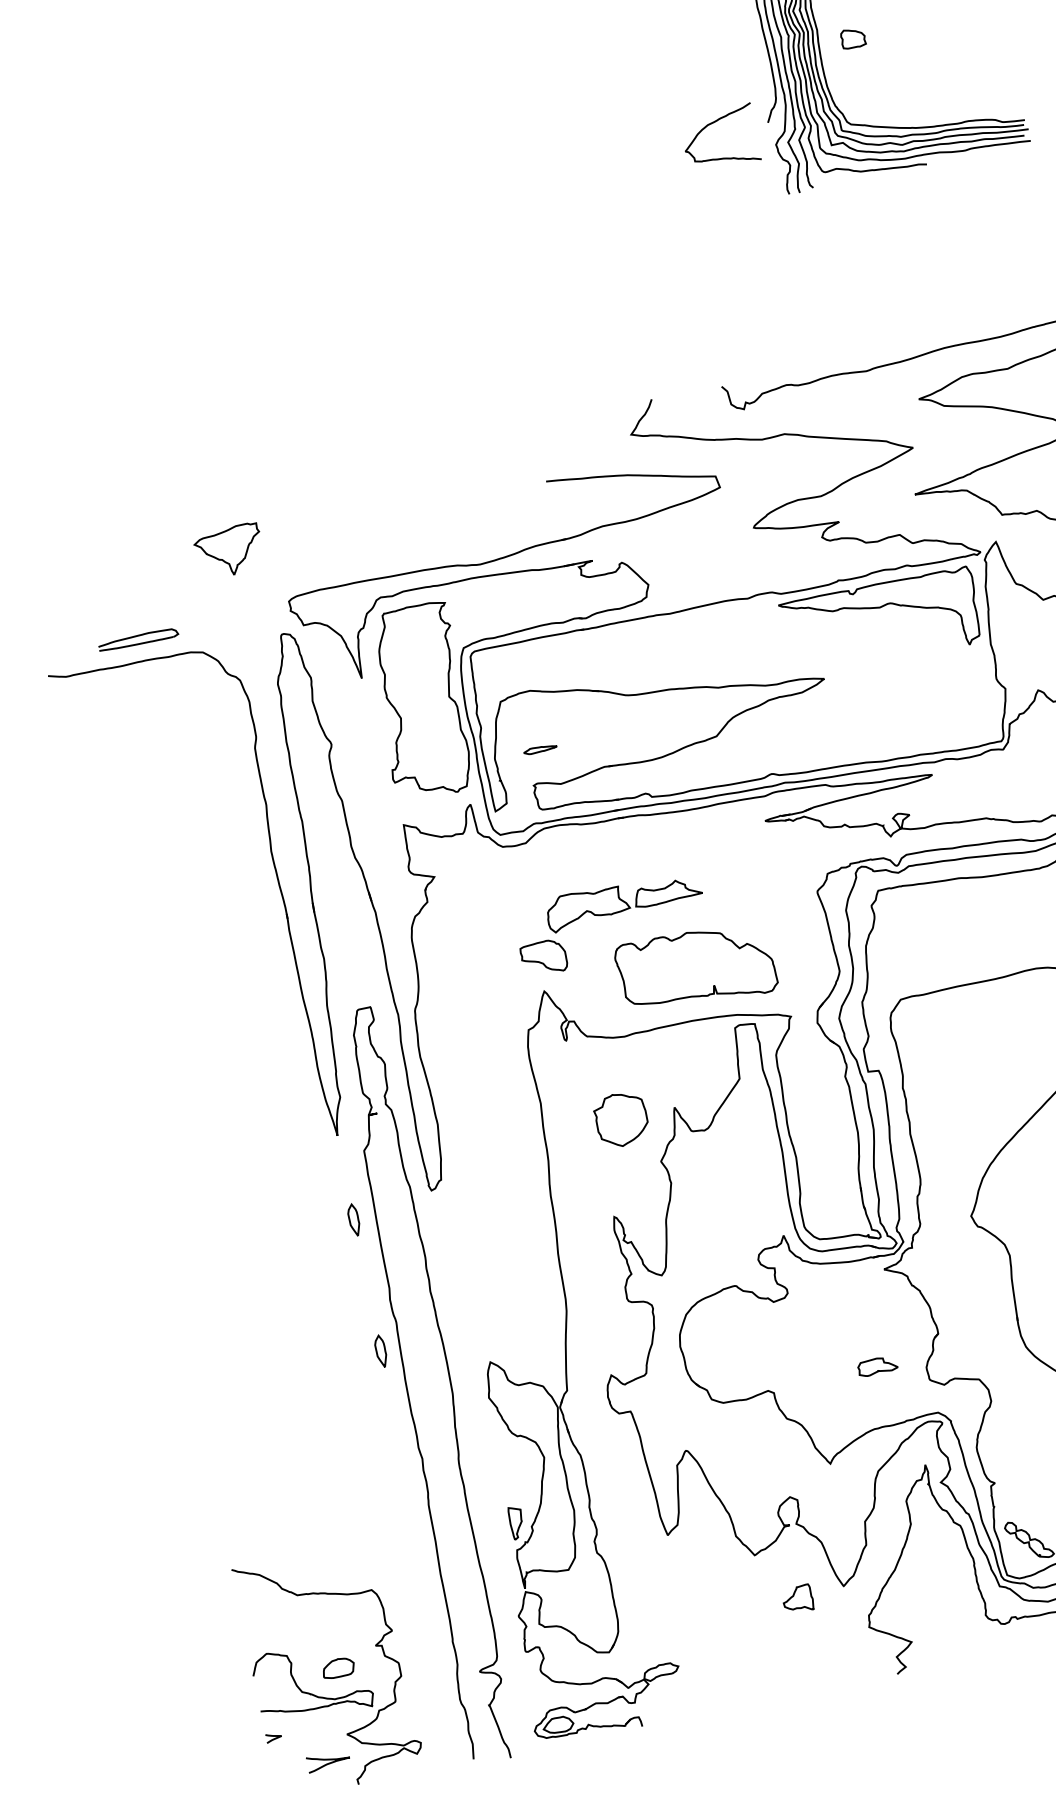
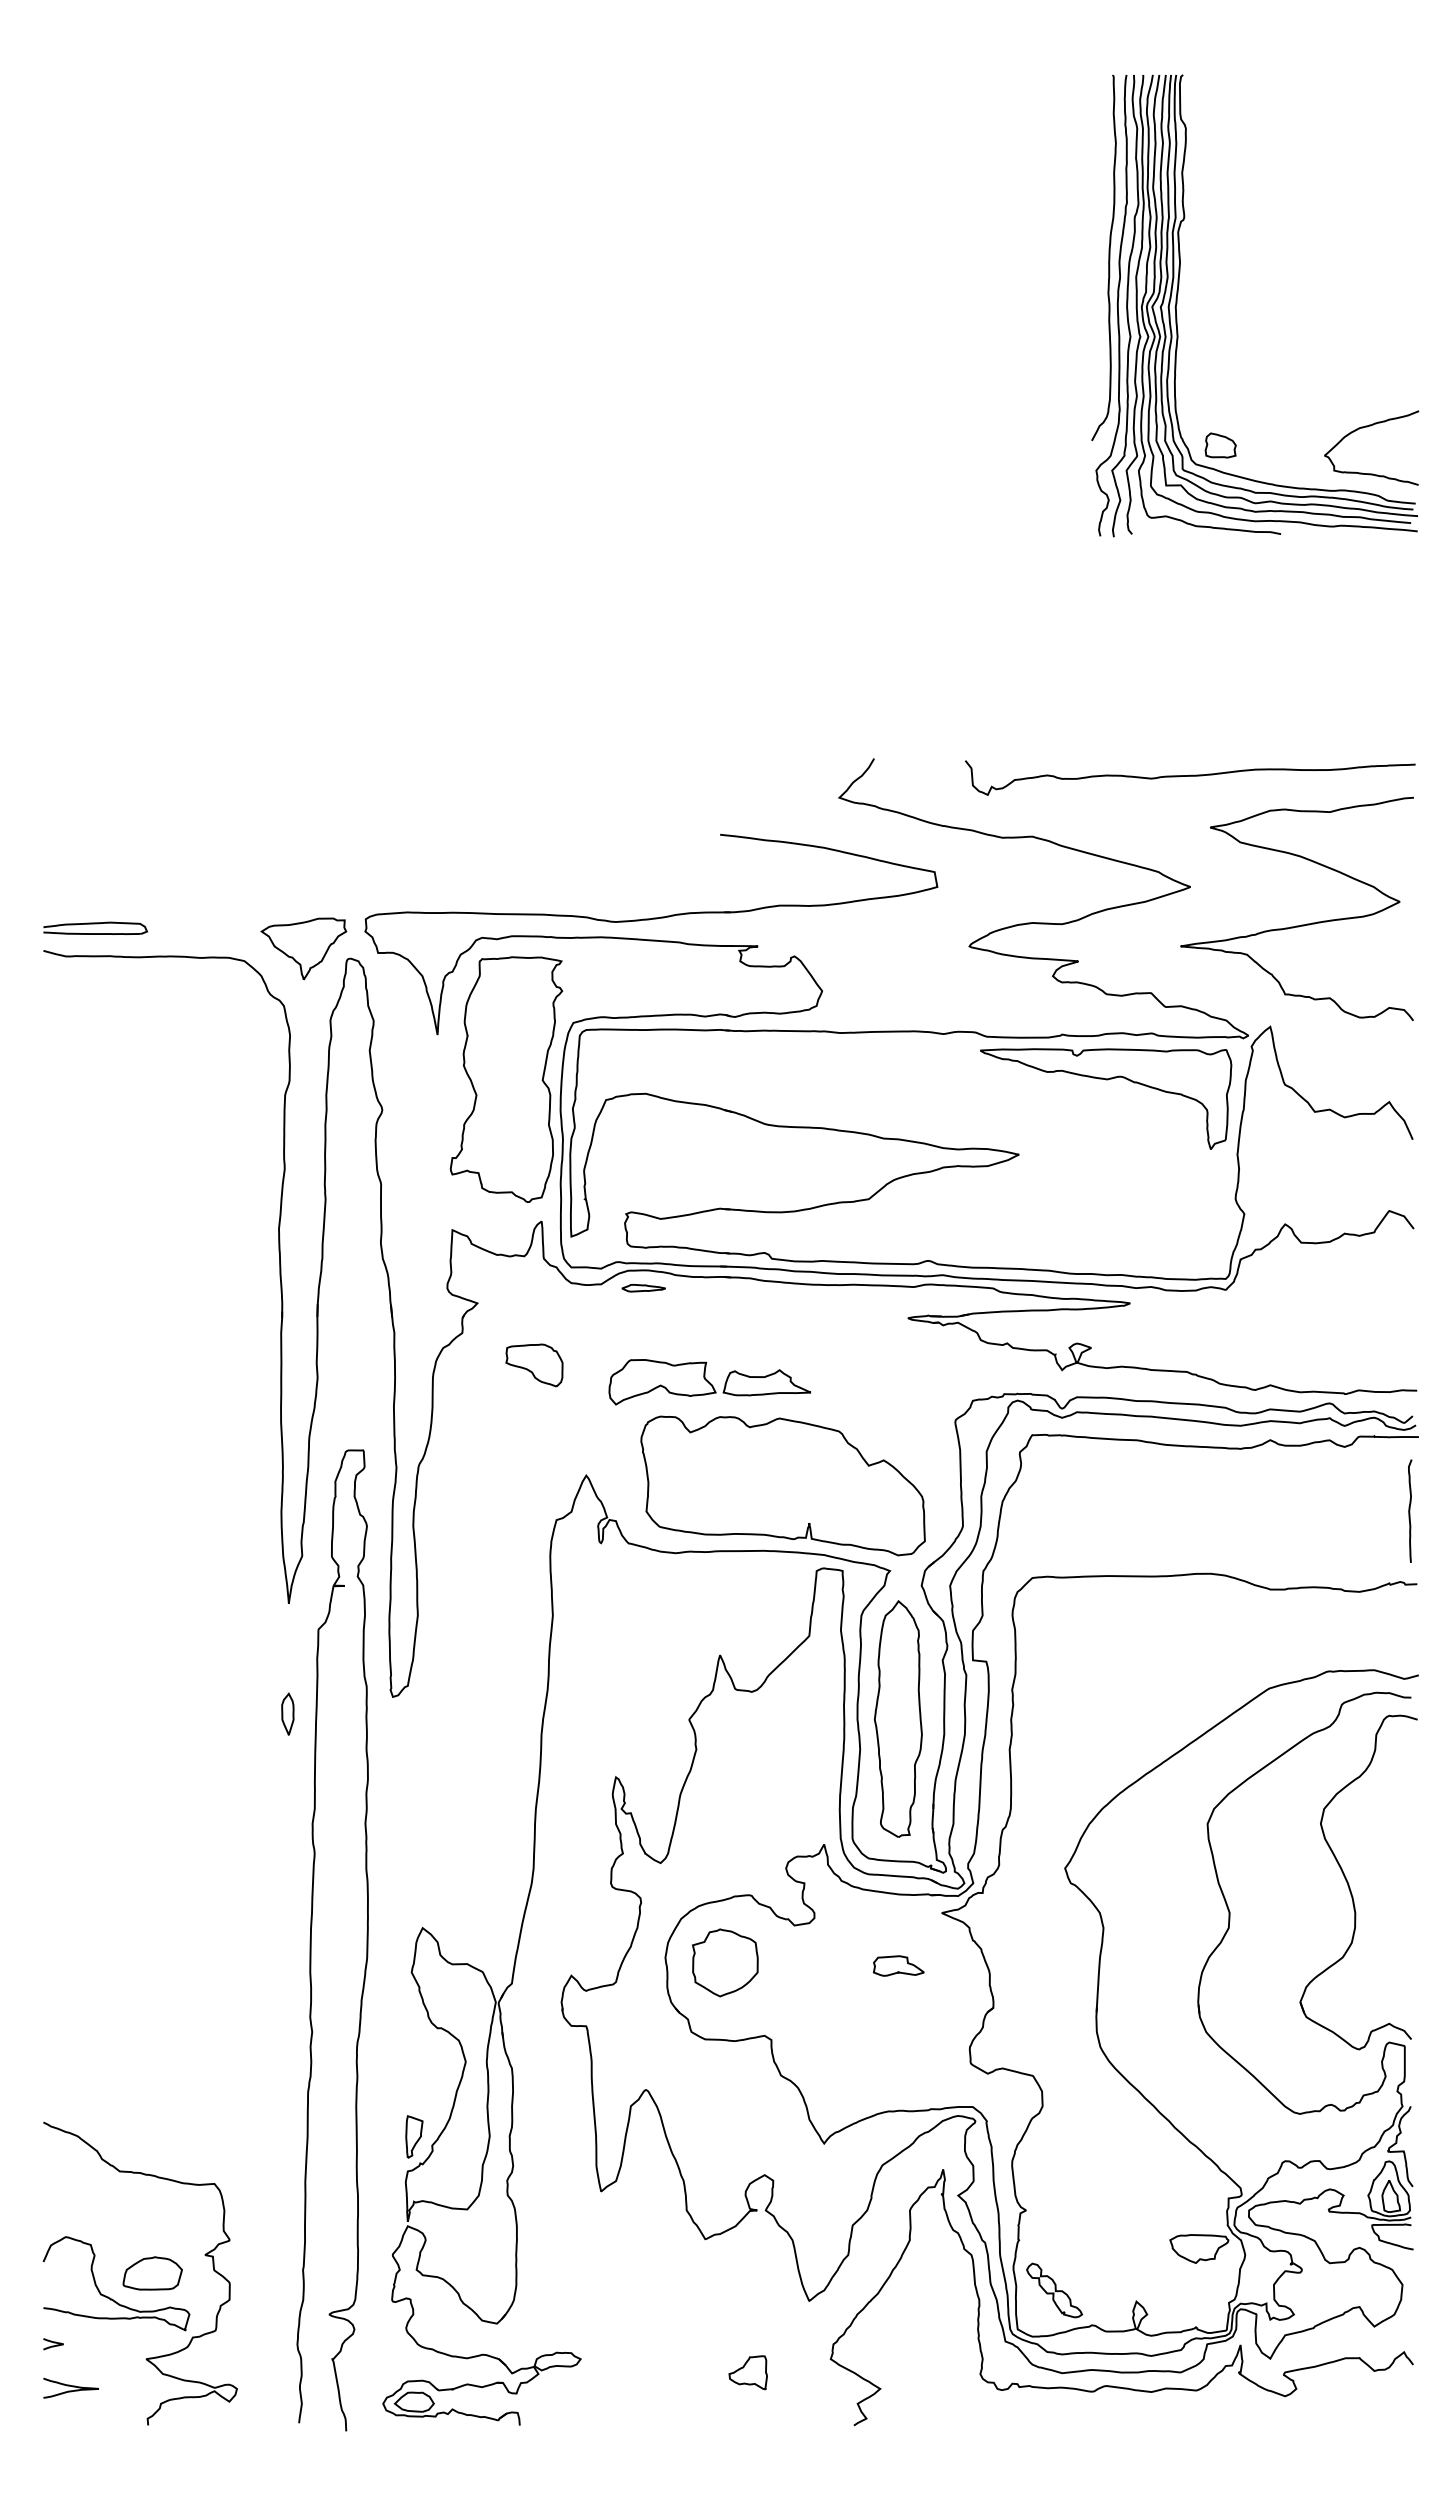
part: (852, 38) -> (1220, 445), moved
curve: (713, 123) -> (1367, 427), moved
part: (229, 551) -> (303, 948), moved
part: (138, 639) -> (95, 927), moved
part: (540, 749) -> (643, 1288), moved
part: (544, 958) -> (534, 1365), moved
part: (695, 968) -> (782, 1485), size x1.43
part: (621, 1119) -> (725, 1962), moved
part: (819, 1128) -> (897, 1718), added
part: (380, 1350) -> (287, 1885), removed
part: (877, 1365) -> (898, 1965), moved
part: (797, 1599) -> (747, 2372), moved
part: (338, 1668) -> (152, 2273), size x1.43
curve: (327, 1760) -> (70, 2386), moved

